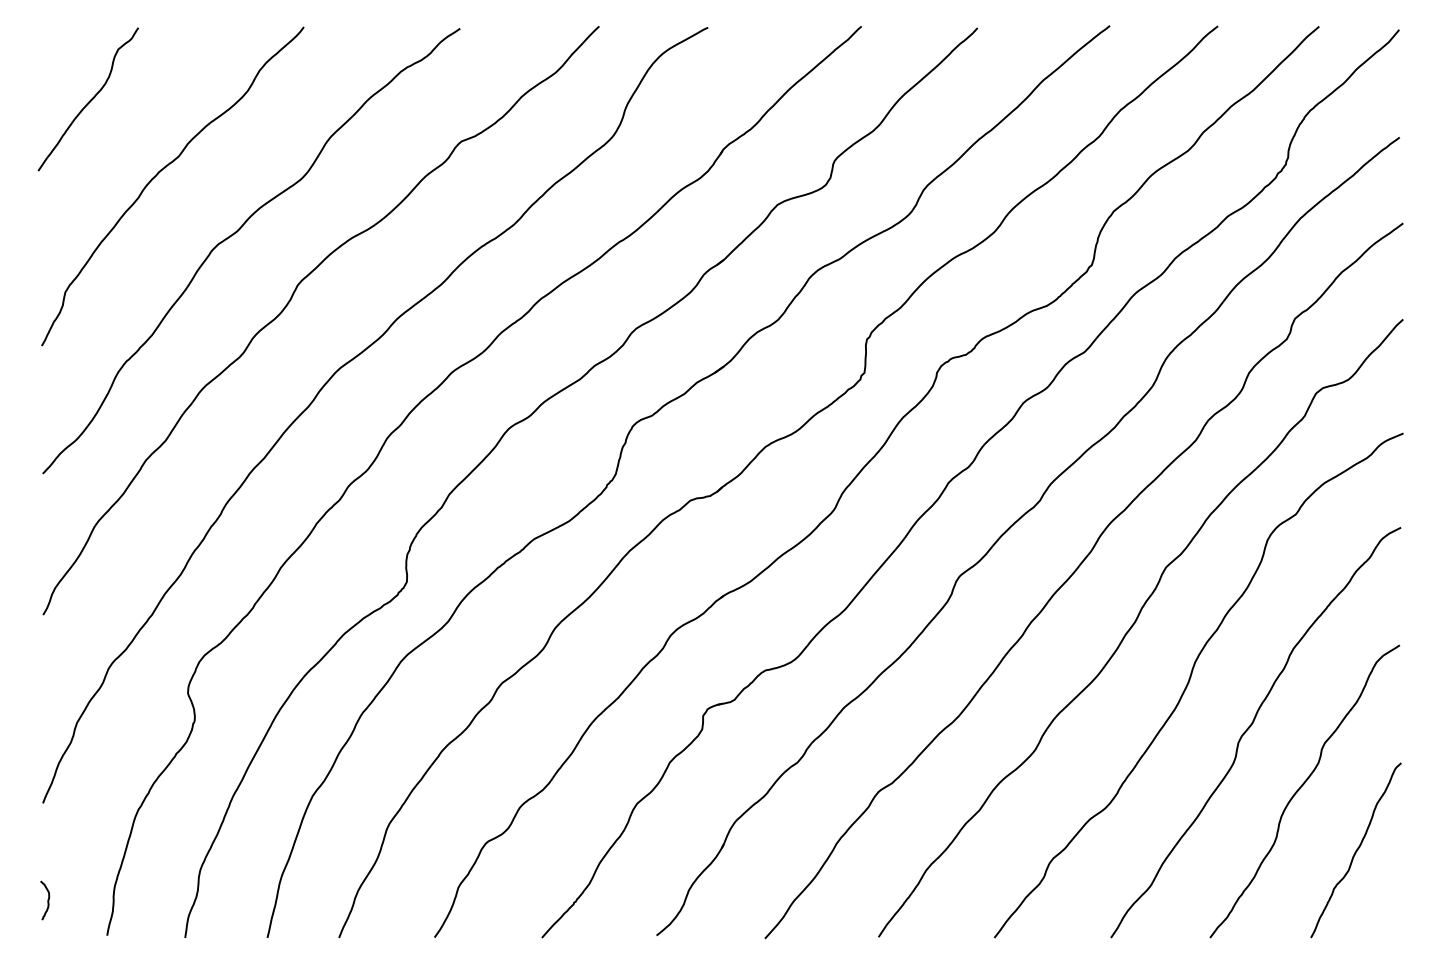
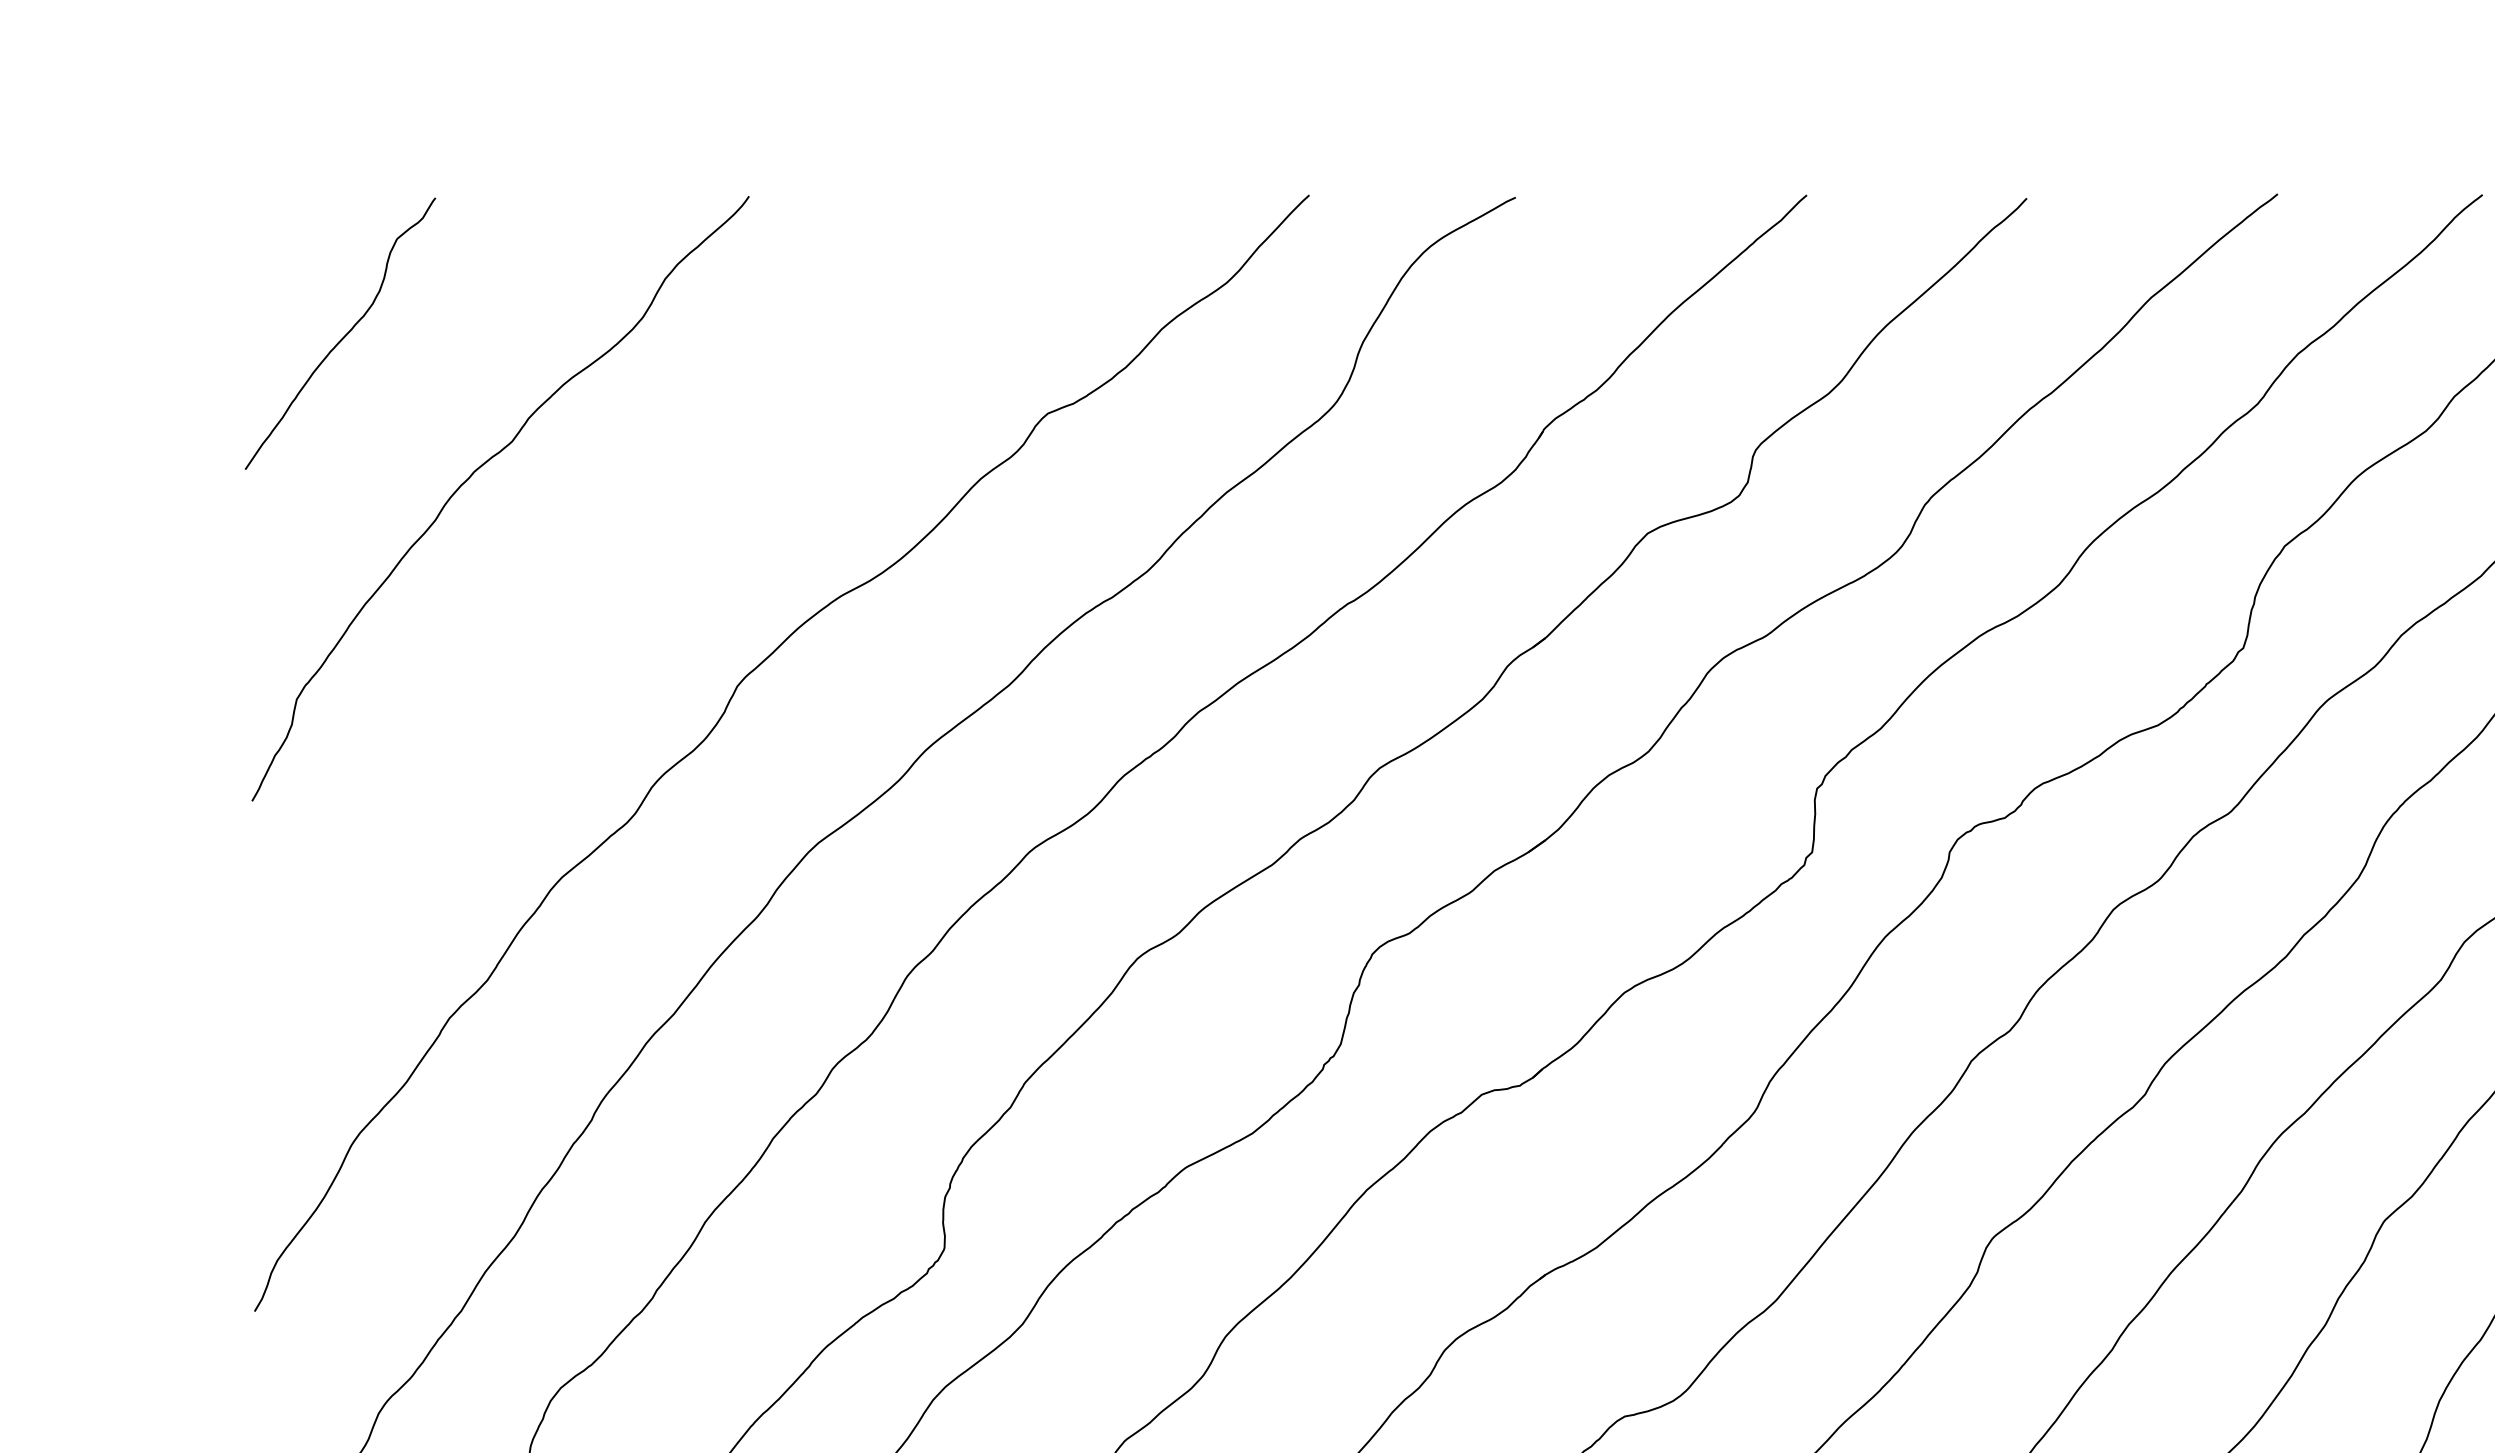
curve: (236, 233) -> (621, 587), removed

